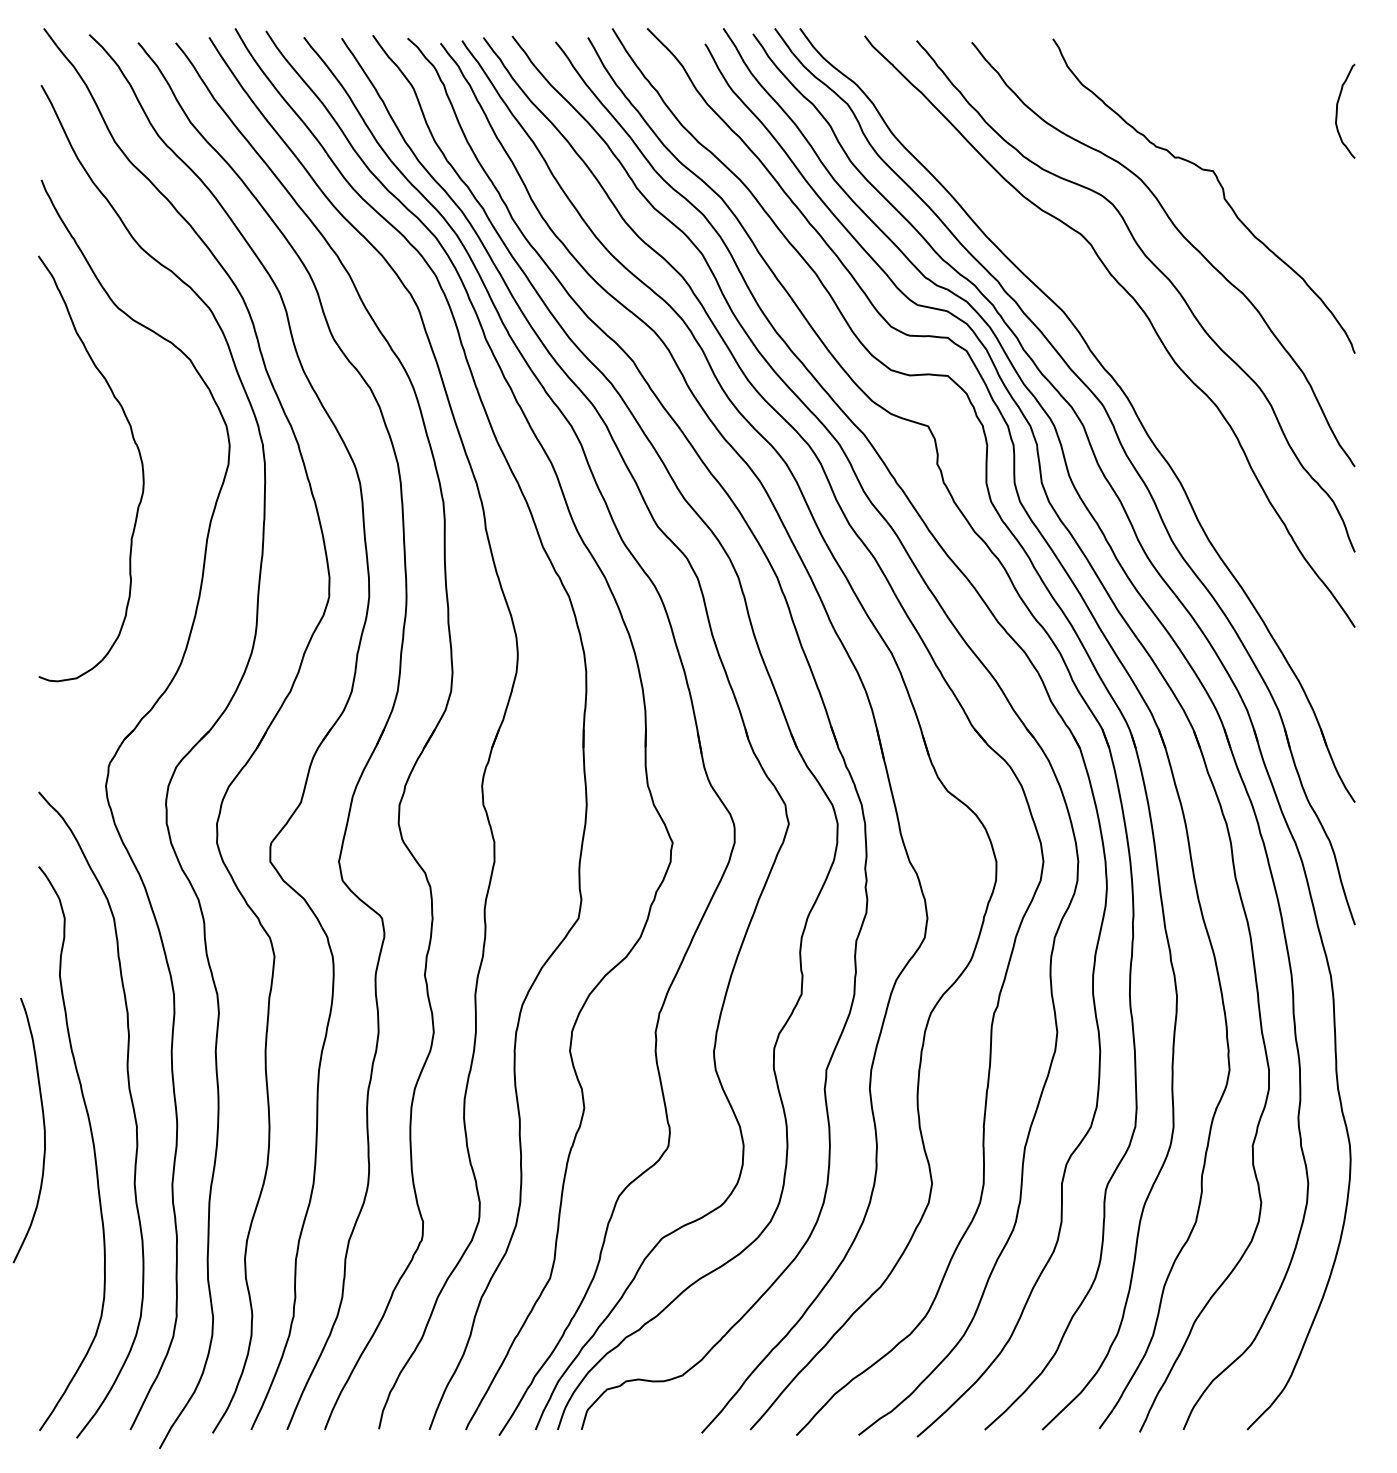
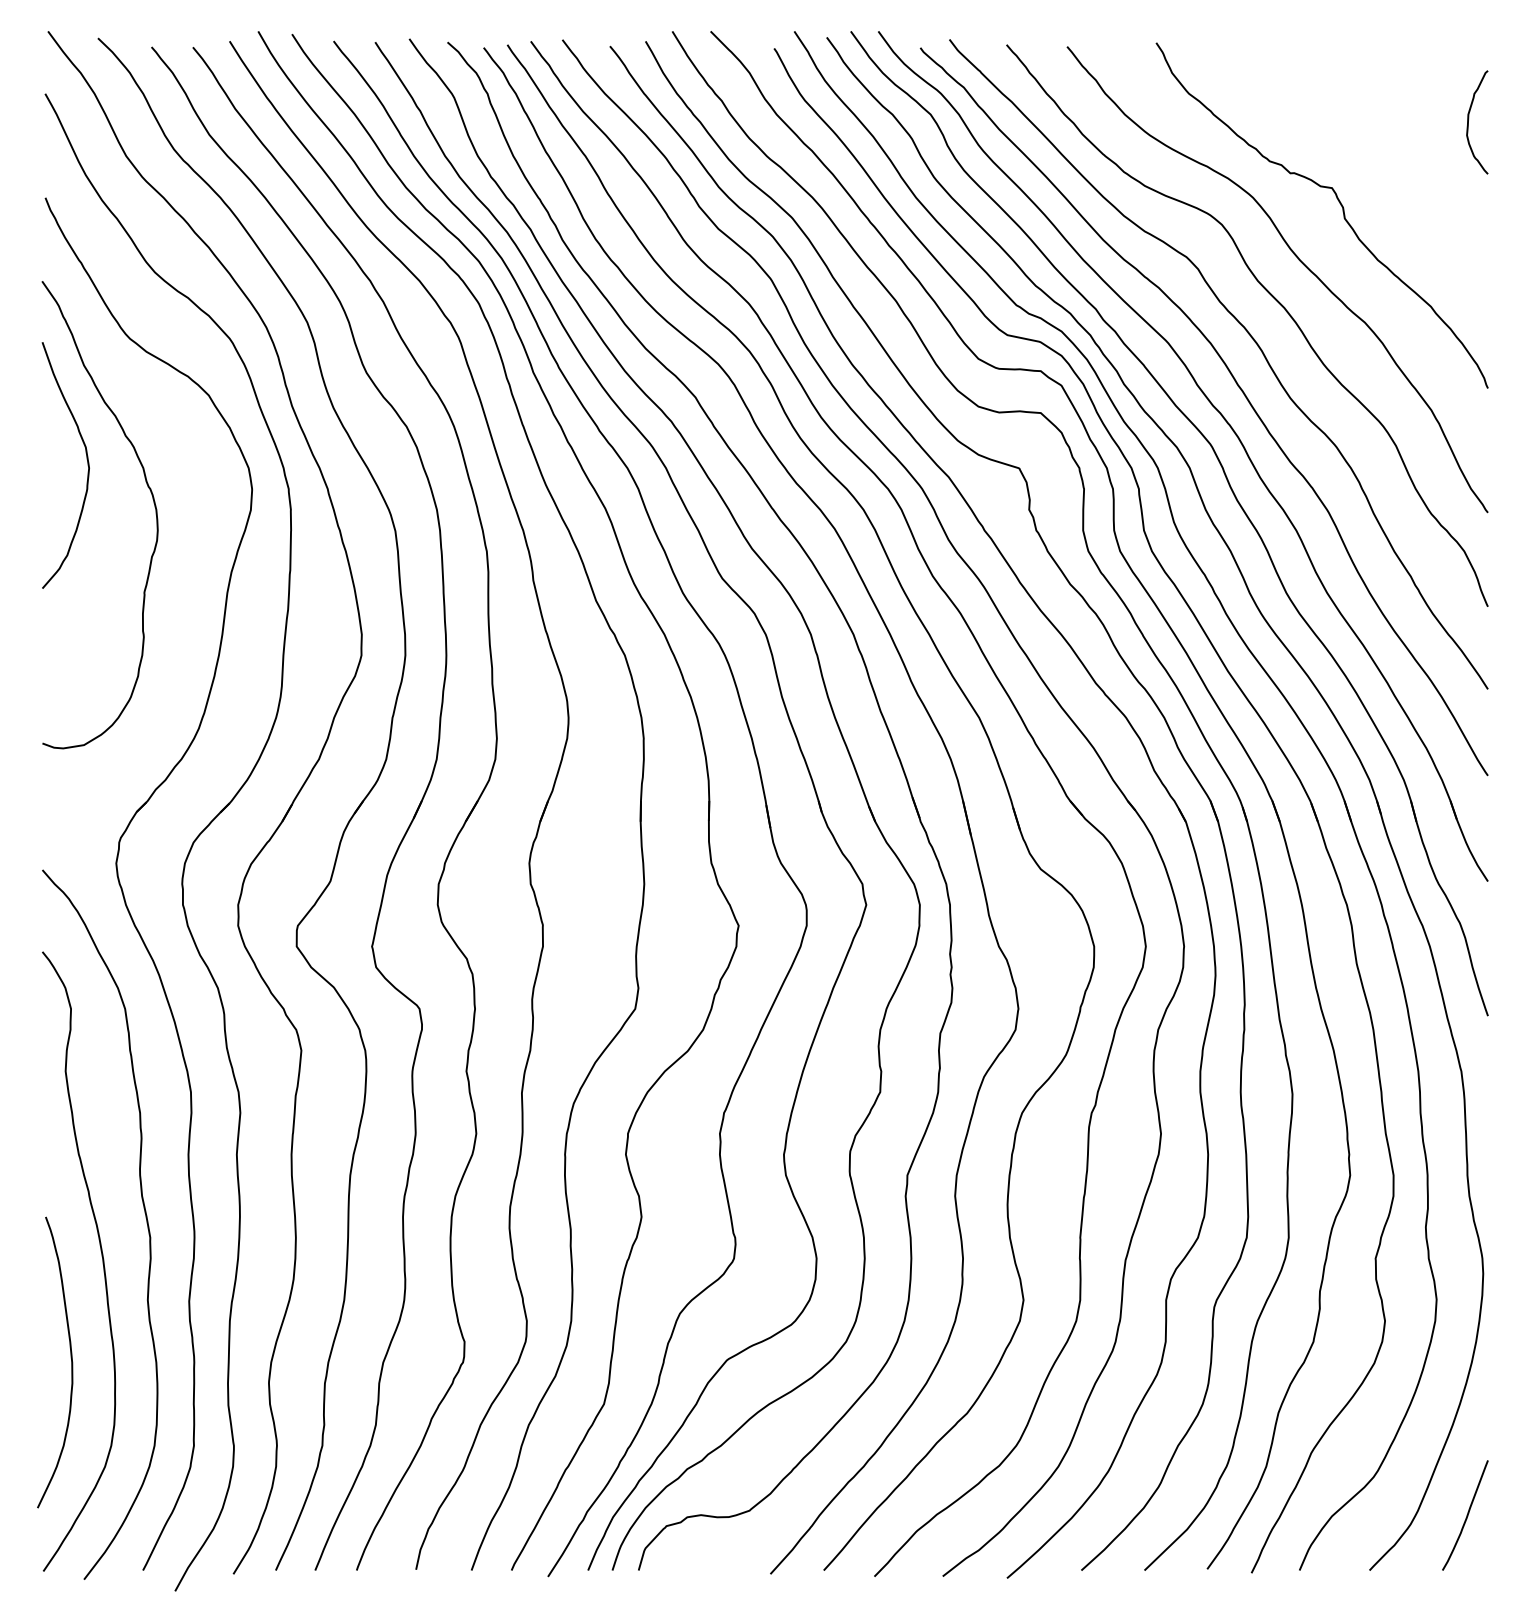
curve: (1126, 351) -> (1237, 386), added
curve: (79, 422) -> (87, 464), added
curve: (43, 1130) -> (70, 1362), moved
curve: (1335, 1379) -> (1466, 1515), added

